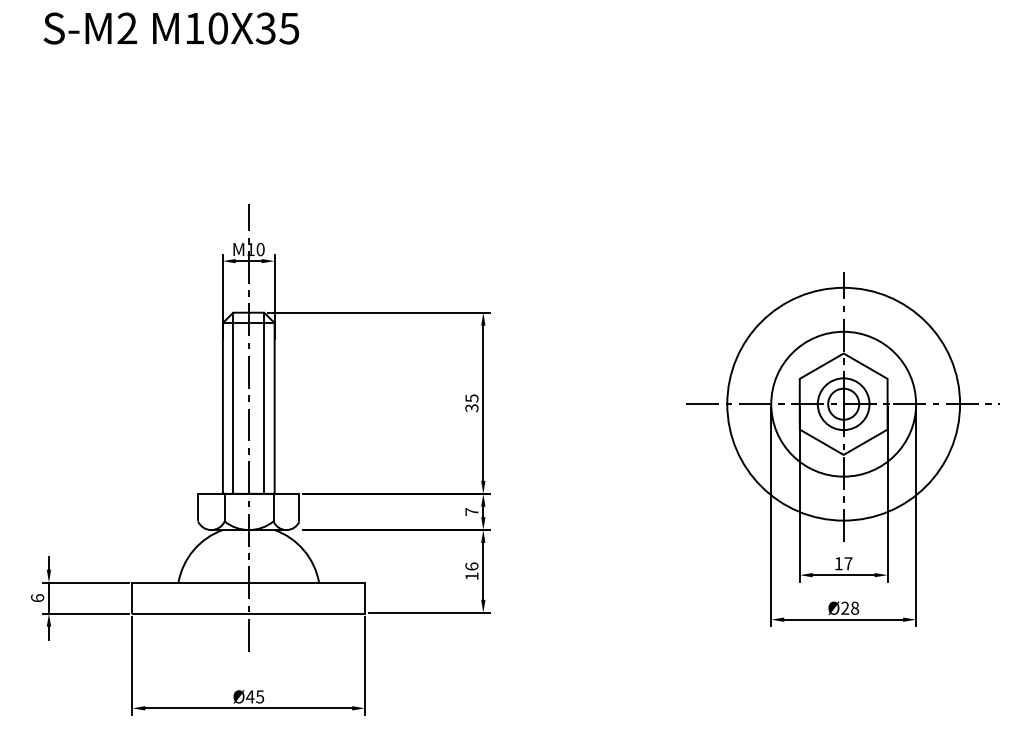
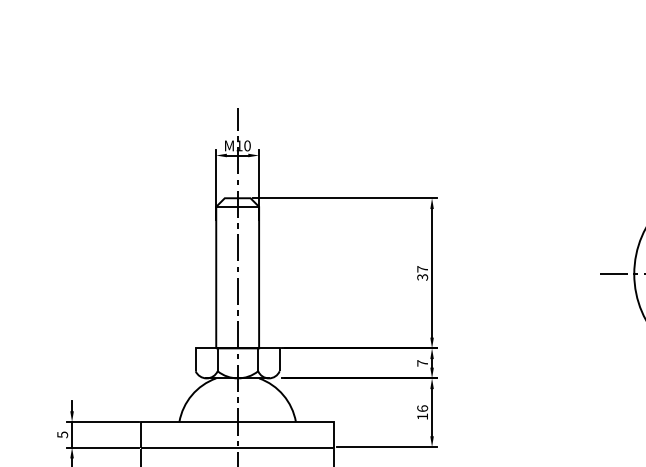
text: (471, 398) -> (422, 269), 35 -> 37
line: (233, 402) -> (225, 272), removed
line: (264, 402) -> (250, 272), removed
text: (37, 598) -> (62, 435), 6 -> 5

